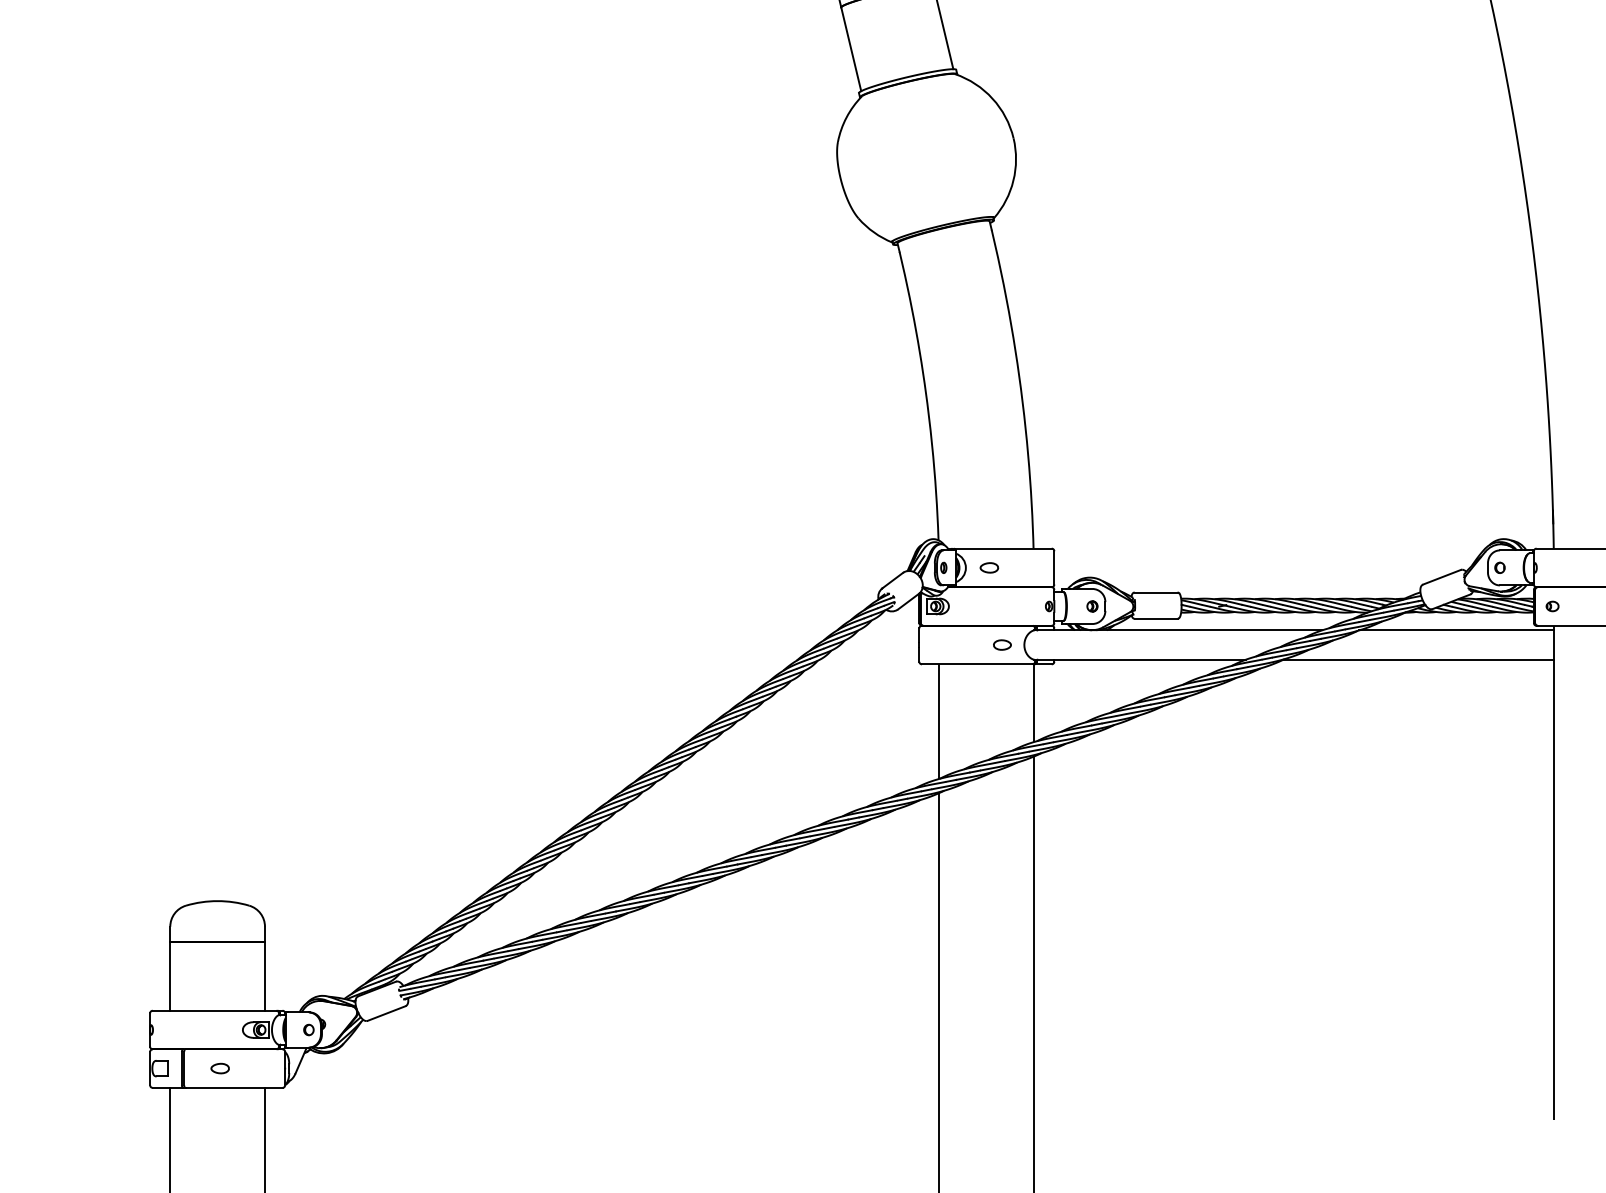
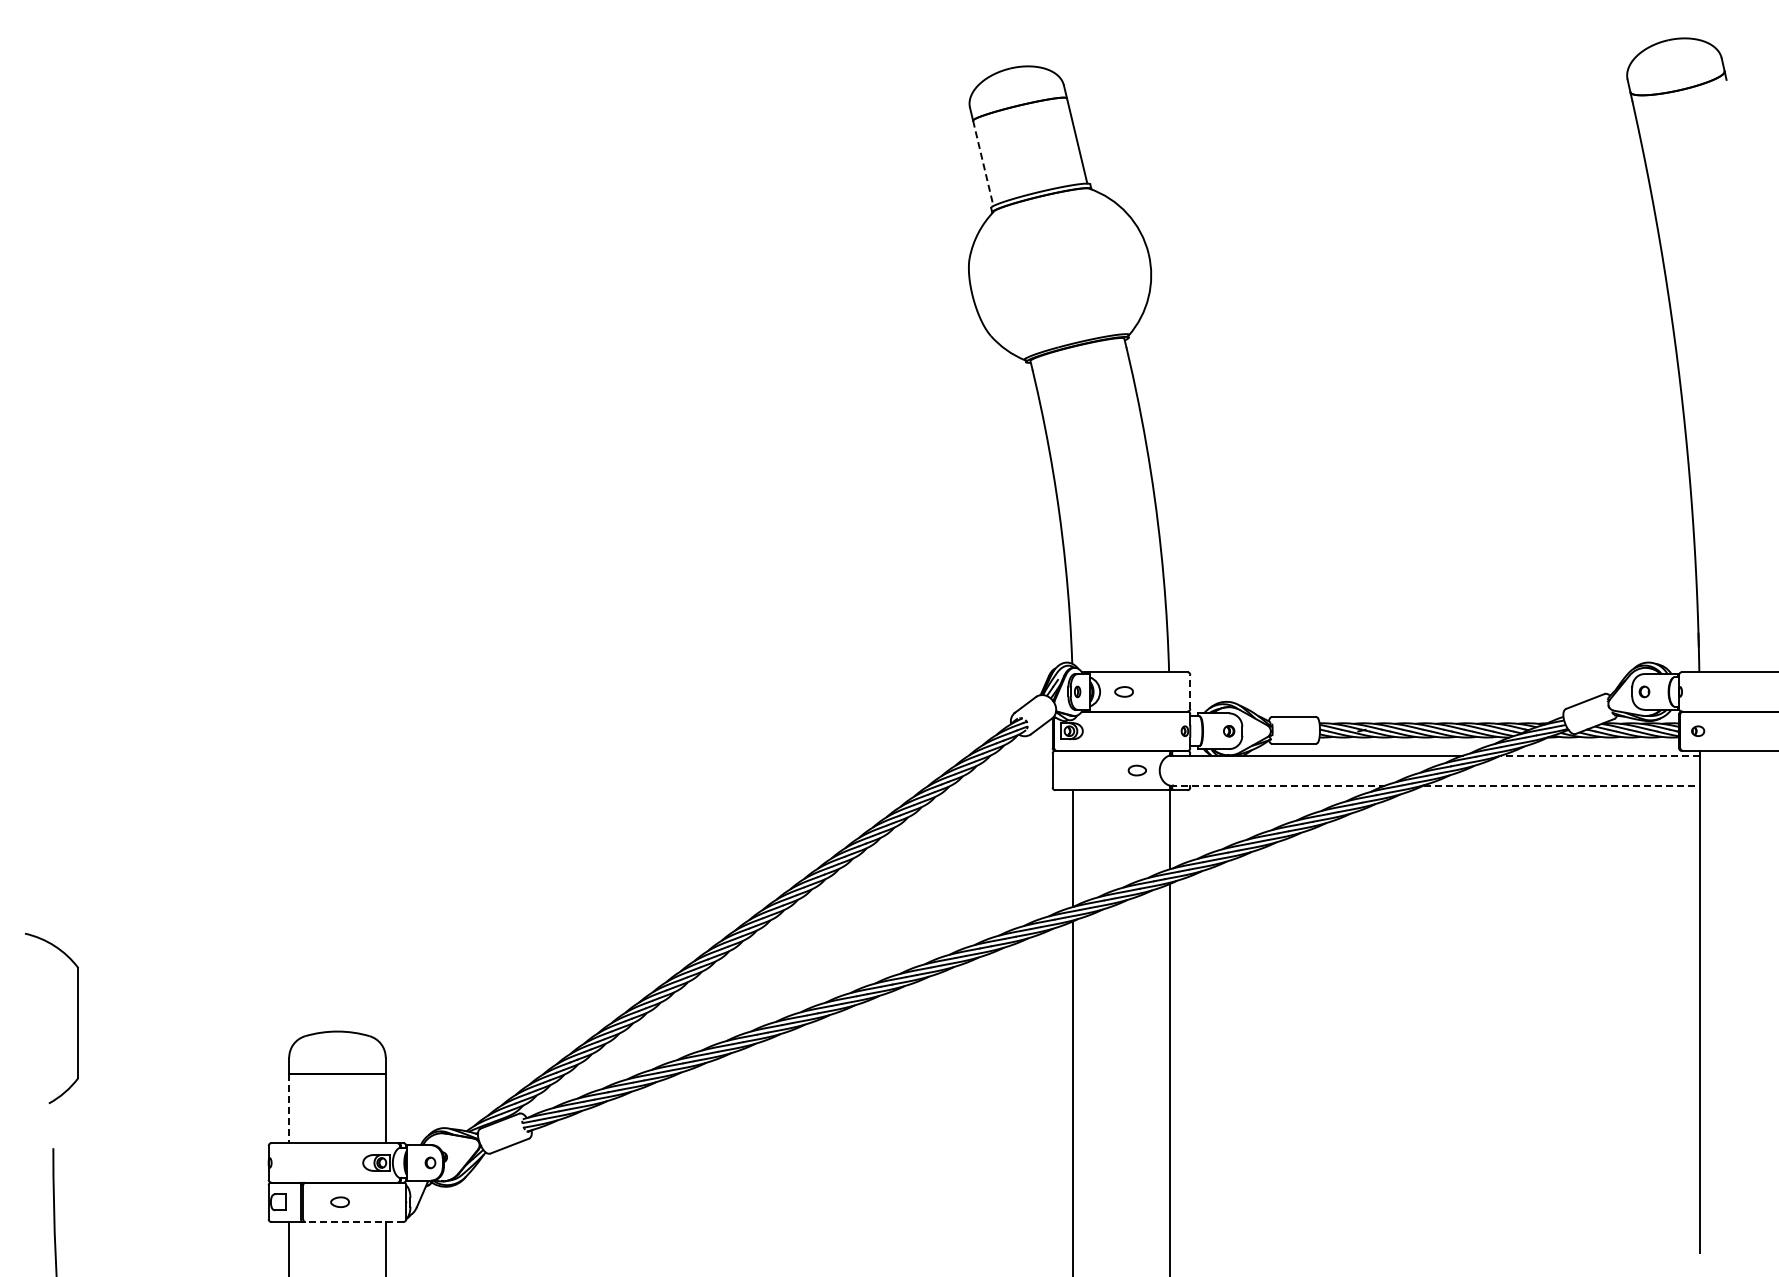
line: (851, 49) -> (983, 163), solid -> dashed
line: (1054, 567) -> (1190, 691), solid -> dashed
line: (1455, 630) -> (1599, 755), solid -> dashed
line: (1139, 659) -> (1277, 785), solid -> dashed
line: (1418, 659) -> (1561, 785), solid -> dashed
line: (170, 976) -> (289, 1108), solid -> dashed
line: (233, 1087) -> (353, 1221), solid -> dashed

